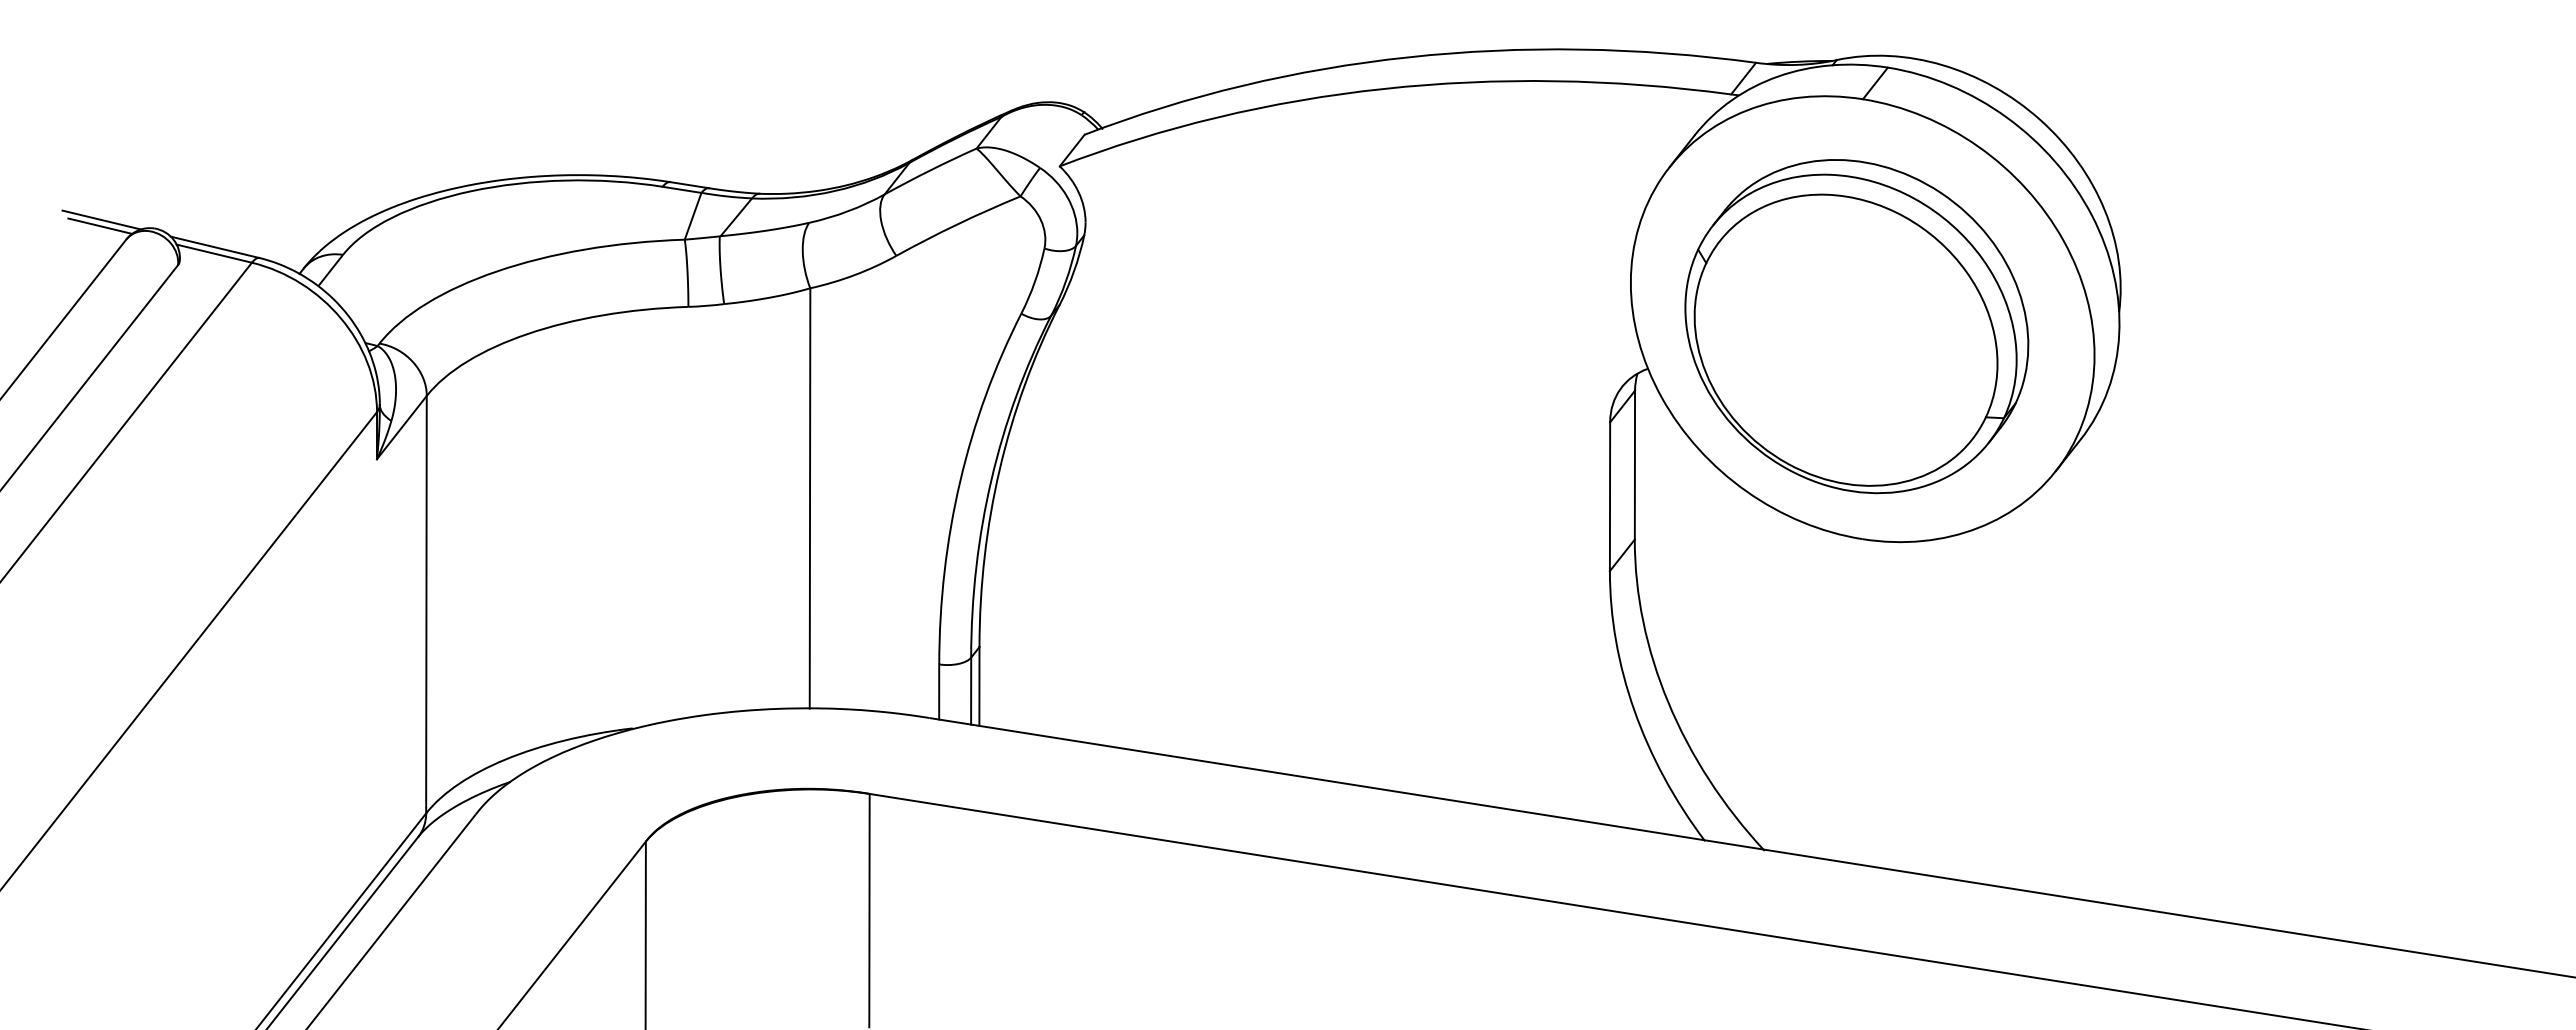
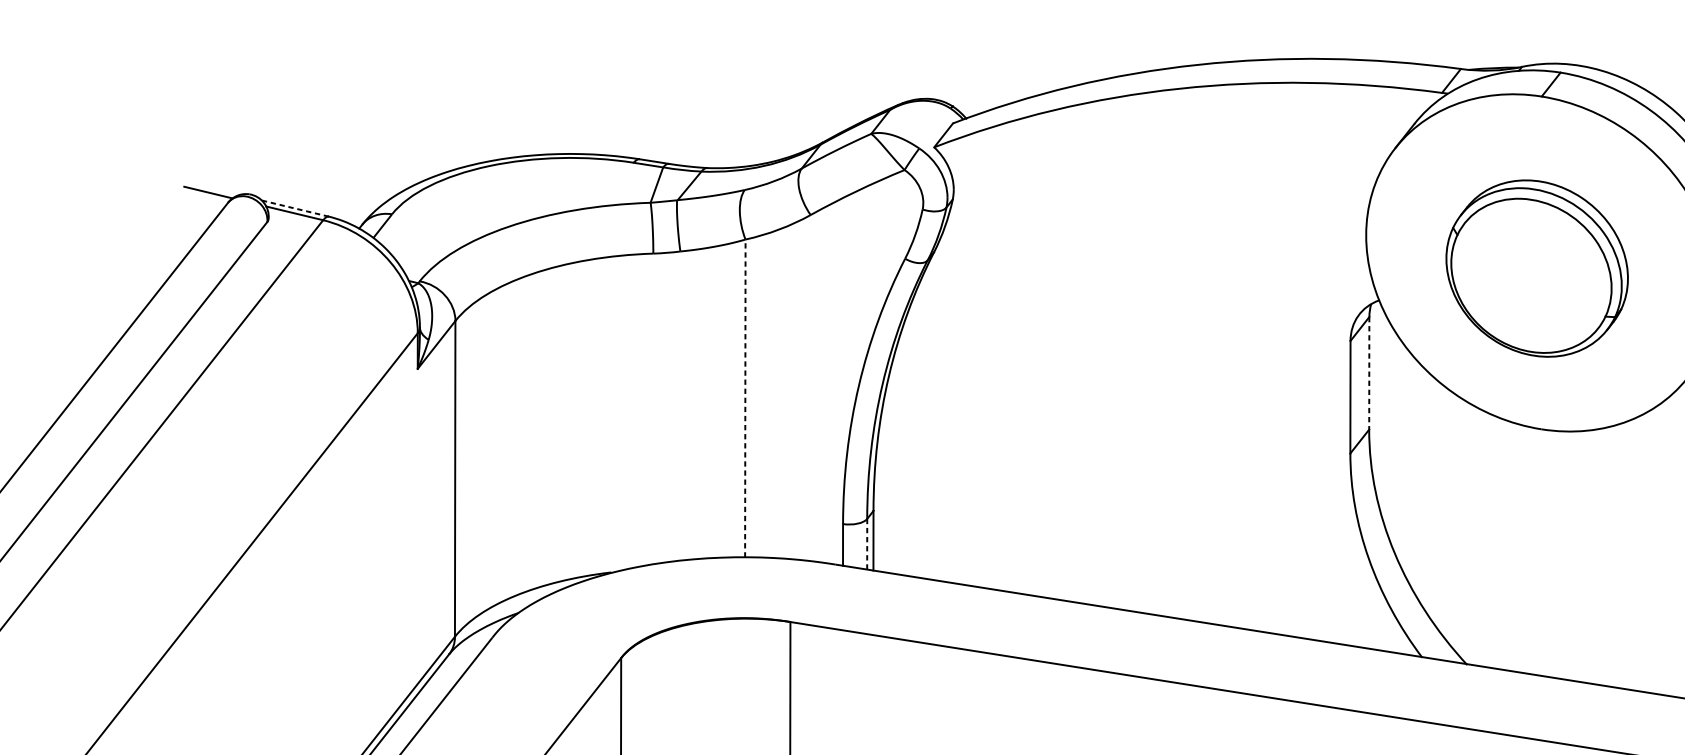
line: (101, 219) -> (209, 187), removed
line: (215, 247) -> (295, 208), solid -> dashed
part: (1856, 326) -> (1536, 268), size x0.7
line: (1634, 465) -> (1368, 373), solid -> dashed
line: (810, 497) -> (745, 397), solid -> dashed
line: (971, 690) -> (867, 543), solid -> dashed

